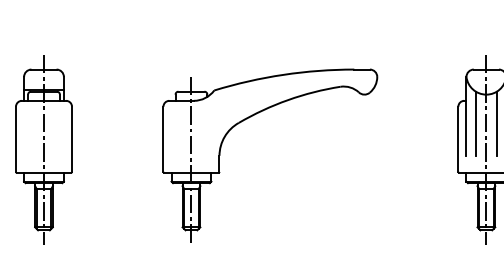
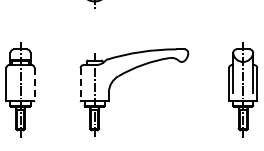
line: (475, 123) -> (237, 76), removed
line: (496, 123) -> (248, 76), removed
line: (71, 139) -> (34, 84), solid -> dashed
line: (163, 139) -> (80, 84), solid -> dashed

